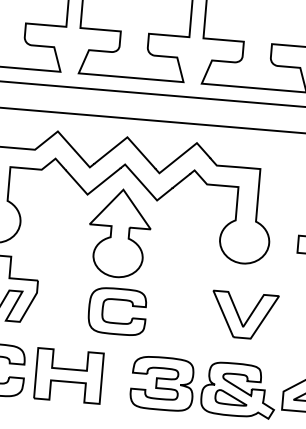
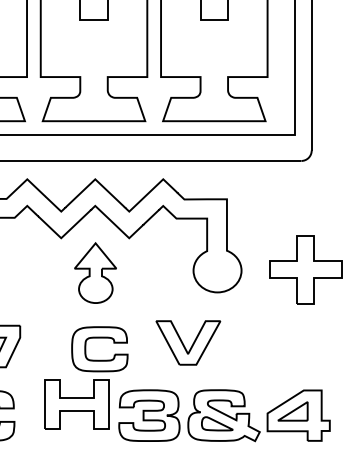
part: (119, 232) -> (95, 272), size x0.7
part: (244, 315) -> (188, 342), moved
part: (68, 375) -> (76, 404), moved

